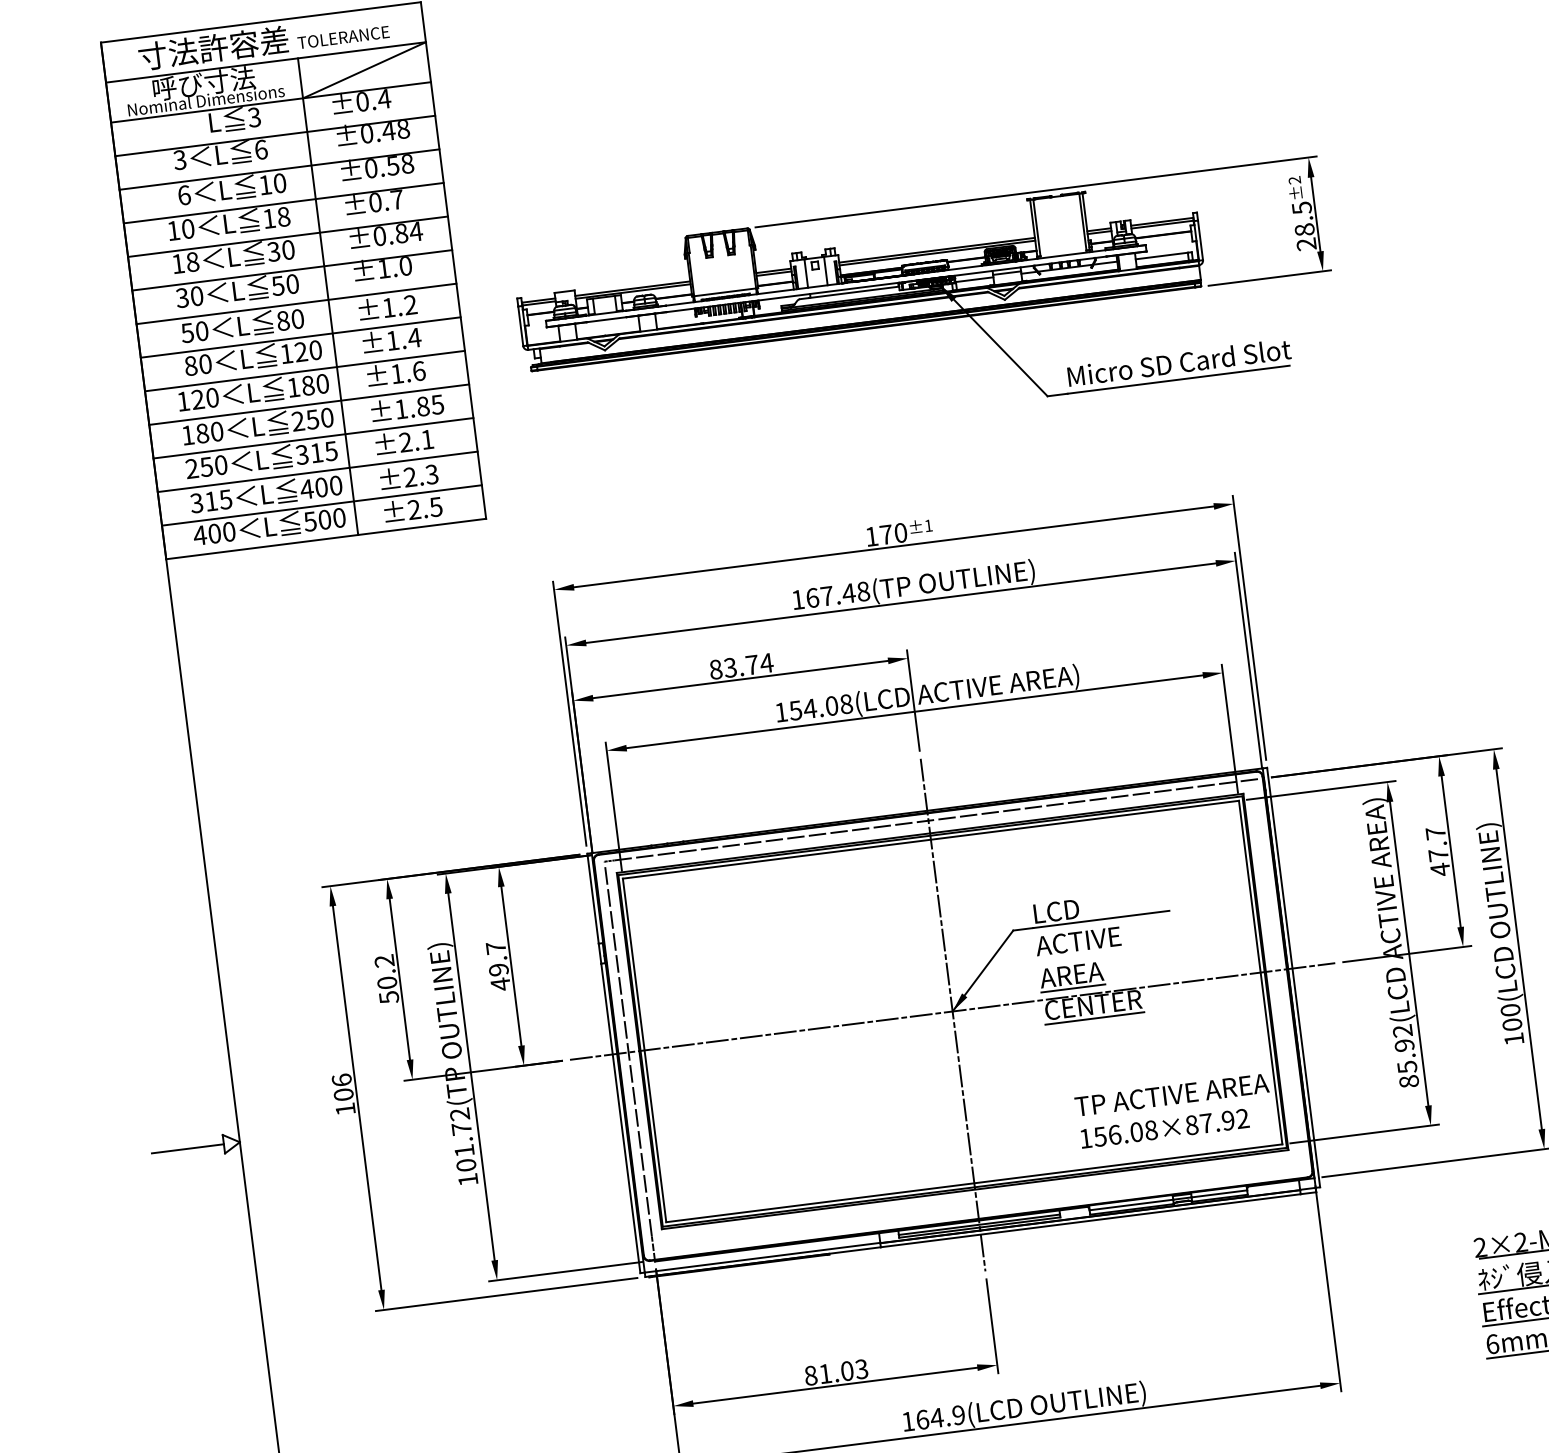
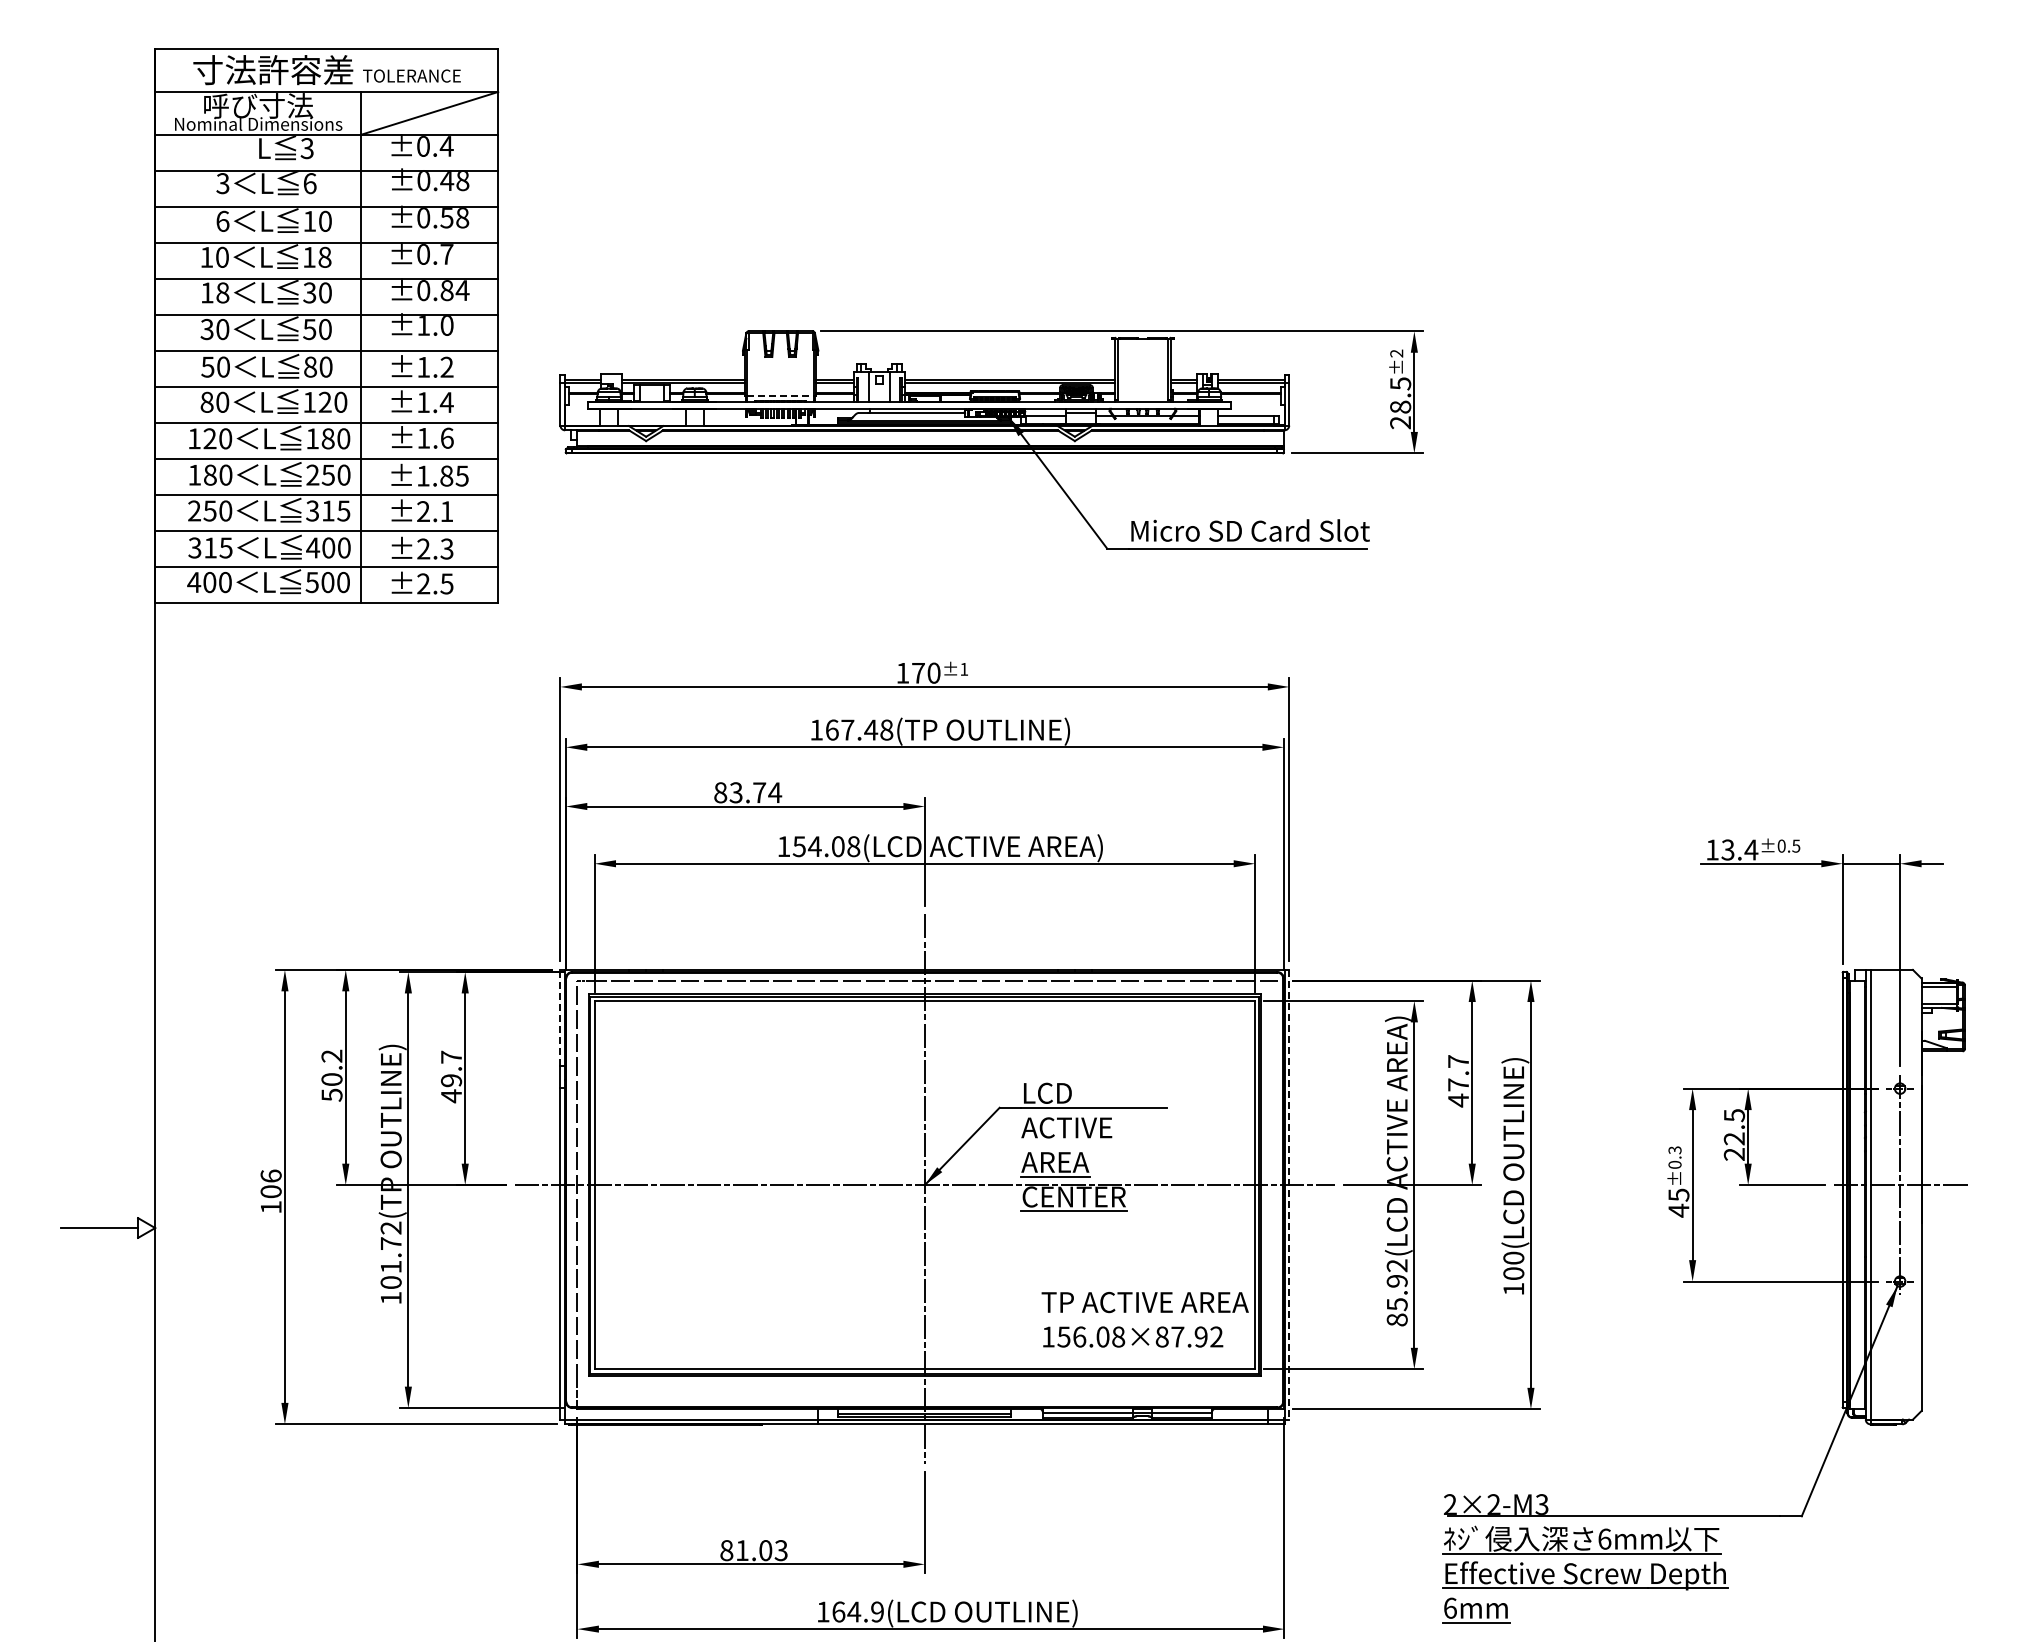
line: (725, 291) -> (781, 395), solid -> dashed
line: (593, 898) -> (560, 1017), solid -> dashed
line: (1293, 977) -> (1289, 1194), solid -> dashed

